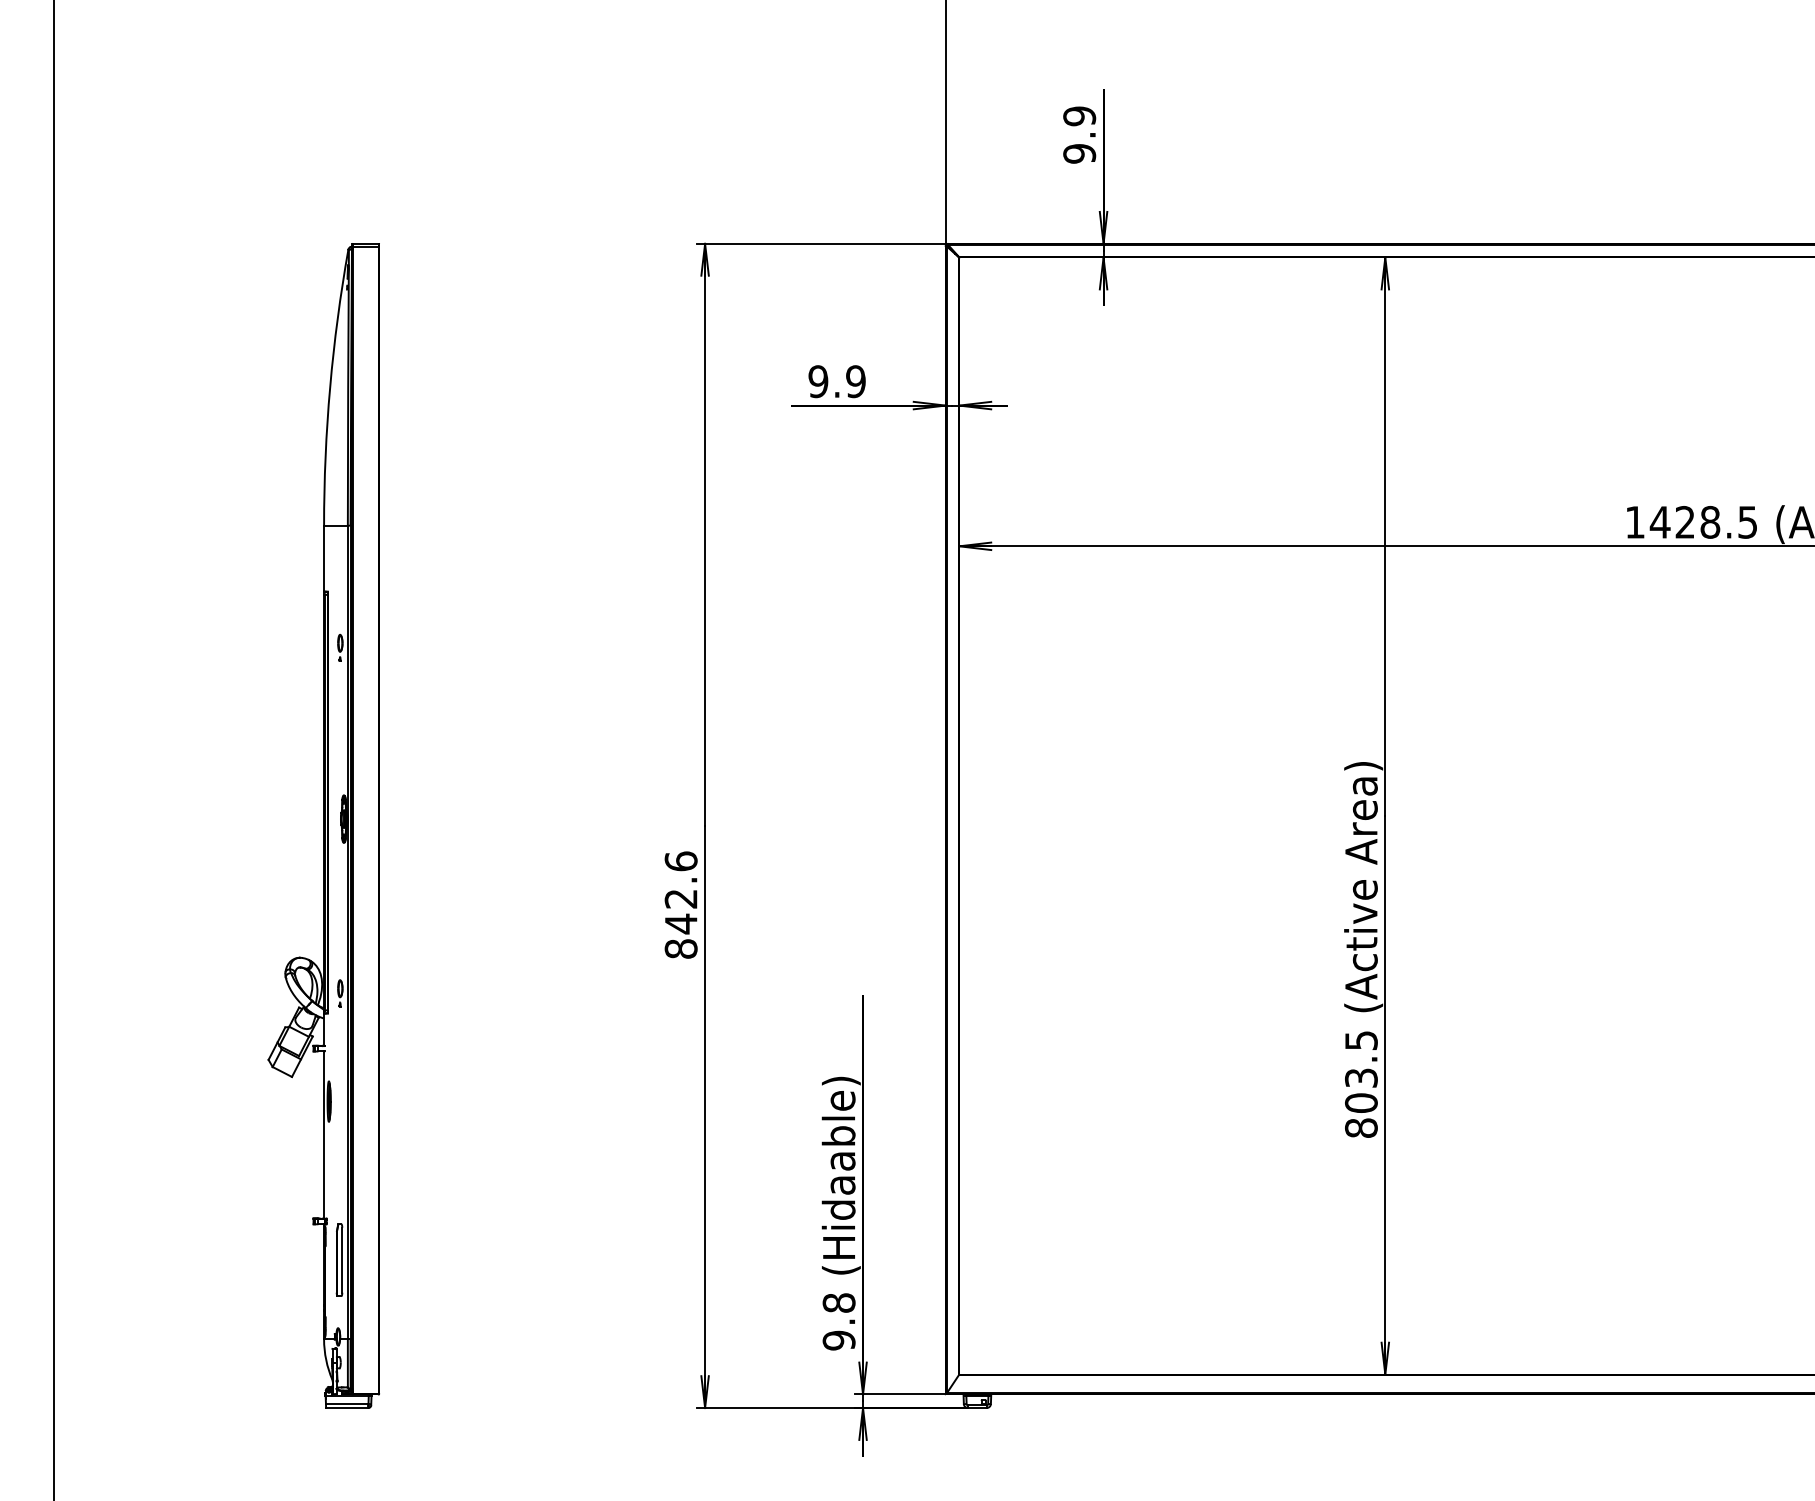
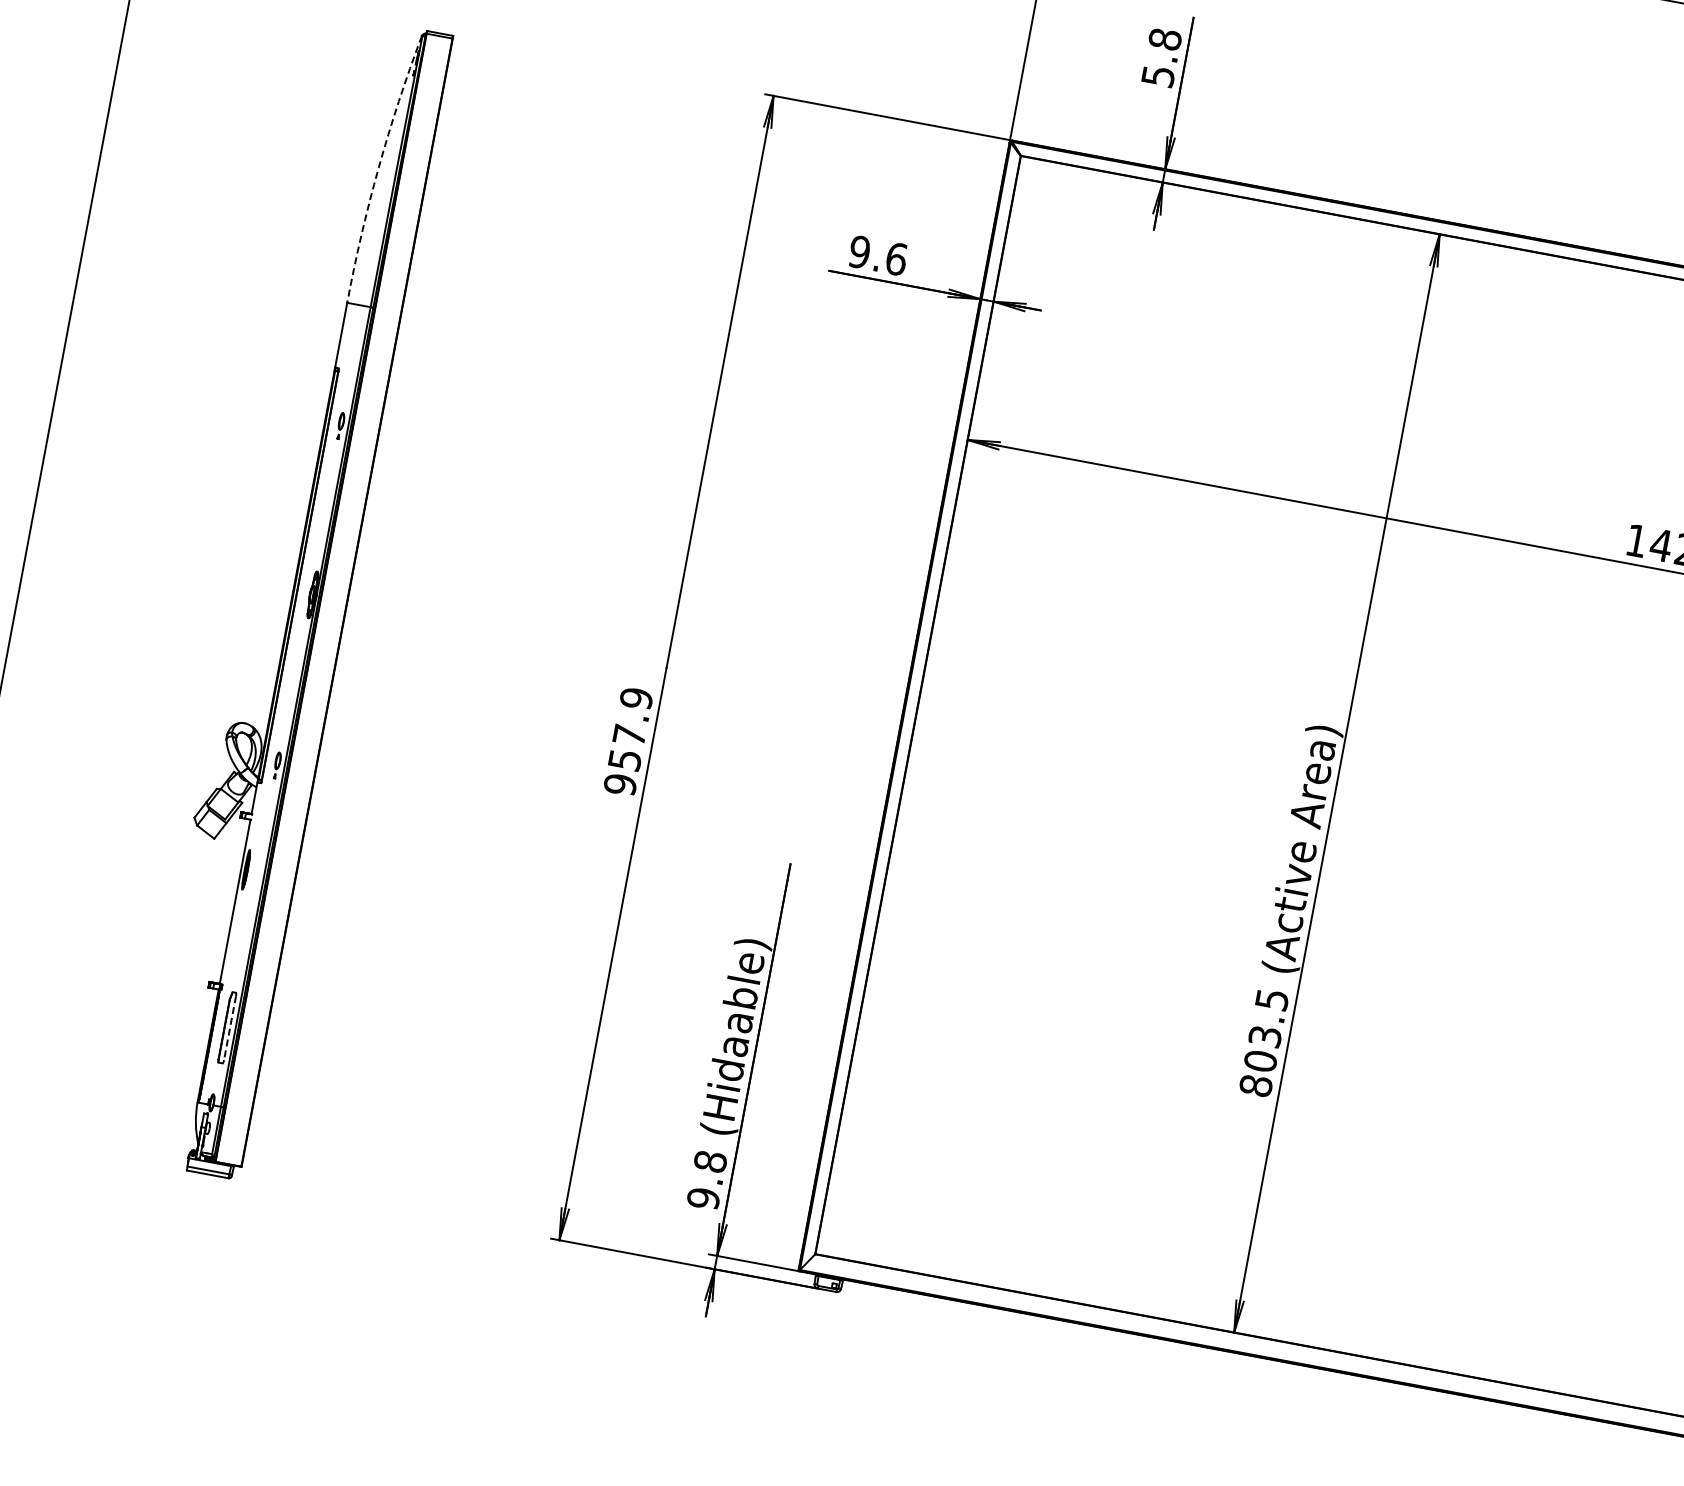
text: (1079, 134) -> (1161, 57), 9.9 -> 5.8
text: (856, 381) -> (897, 259), 9.9 -> 9.6
arc: (330, 387) -> (378, 168), solid -> dashed
text: (680, 904) -> (627, 740), 842.6 -> 957.9
line: (342, 1260) -> (230, 1028), solid -> dashed

